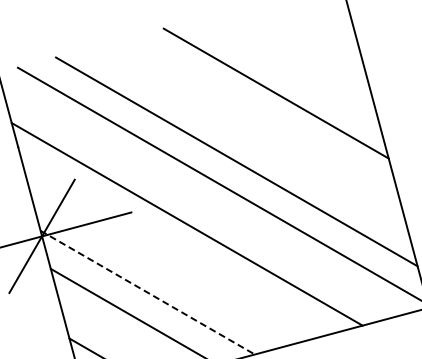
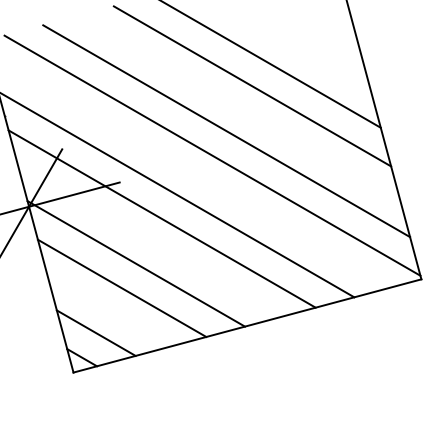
line: (262, 117) -> (252, 86), added
line: (172, 247) -> (161, 218), added
line: (147, 292) -> (136, 263), dashed -> solid

